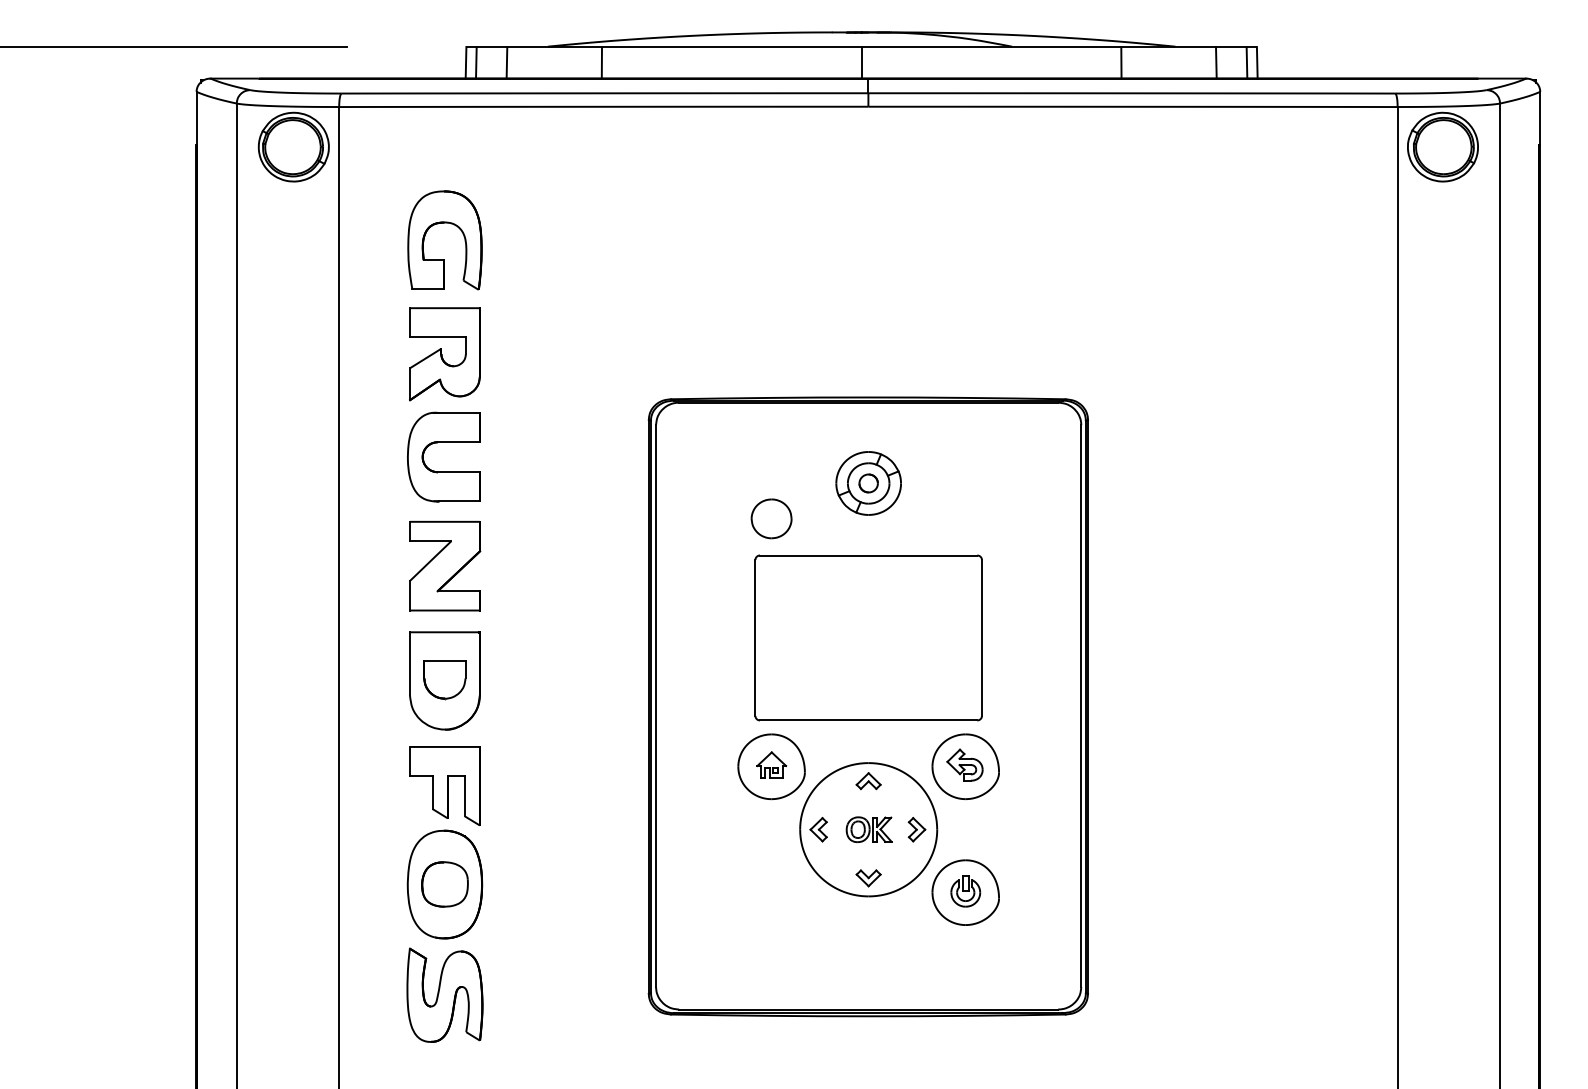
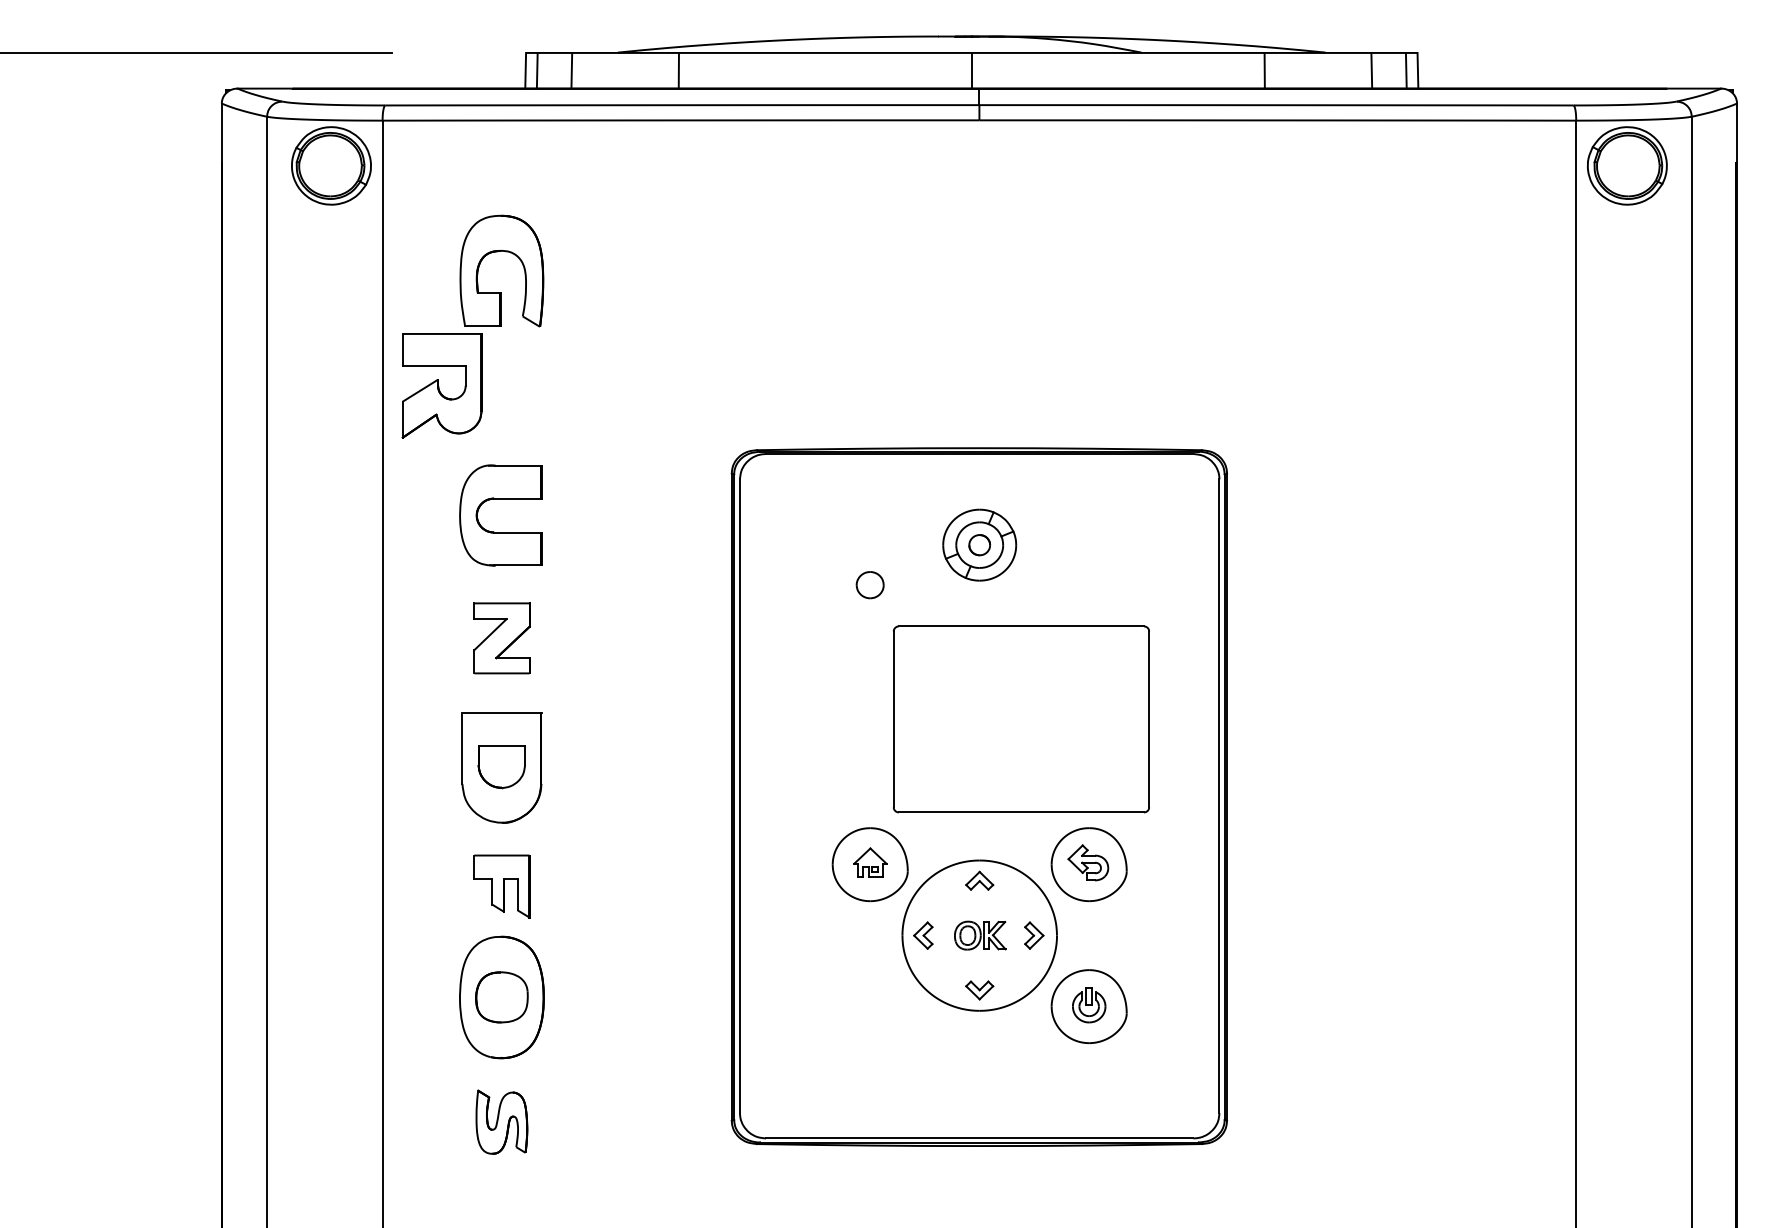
part: (444, 354) -> (441, 386), moved
part: (771, 518) -> (870, 584), size x0.6
part: (445, 565) -> (502, 637), size x0.7
part: (868, 637) -> (1021, 718), moved
part: (444, 785) -> (501, 885), size x0.7
part: (444, 994) -> (501, 1121), size x0.6

